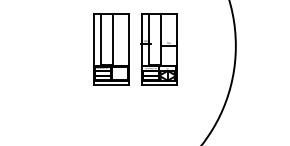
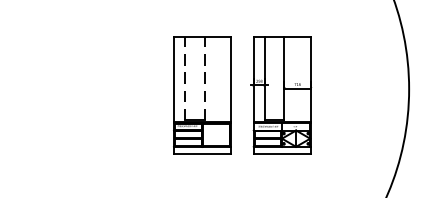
line: (100, 39) -> (184, 78), solid -> dashed
line: (112, 39) -> (204, 78), solid -> dashed

